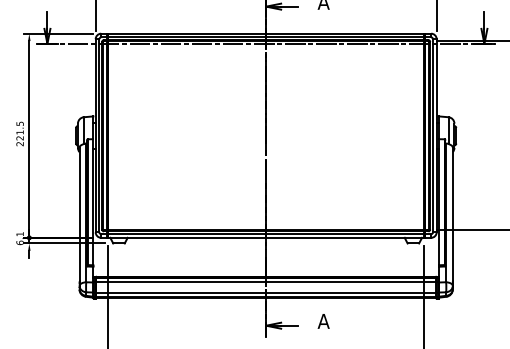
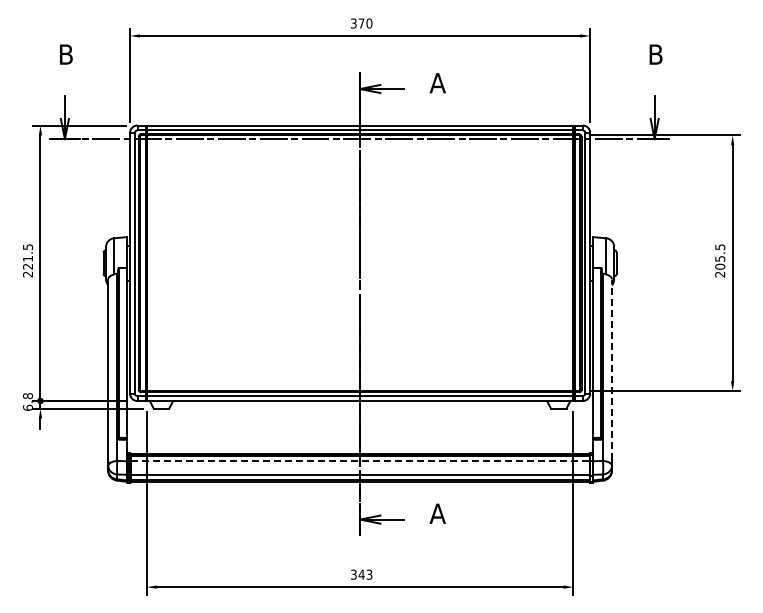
line: (453, 214) -> (612, 369), solid -> dashed
text: (20, 234) -> (28, 396), 6.1 -> 6.8
line: (266, 282) -> (360, 461), solid -> dashed

